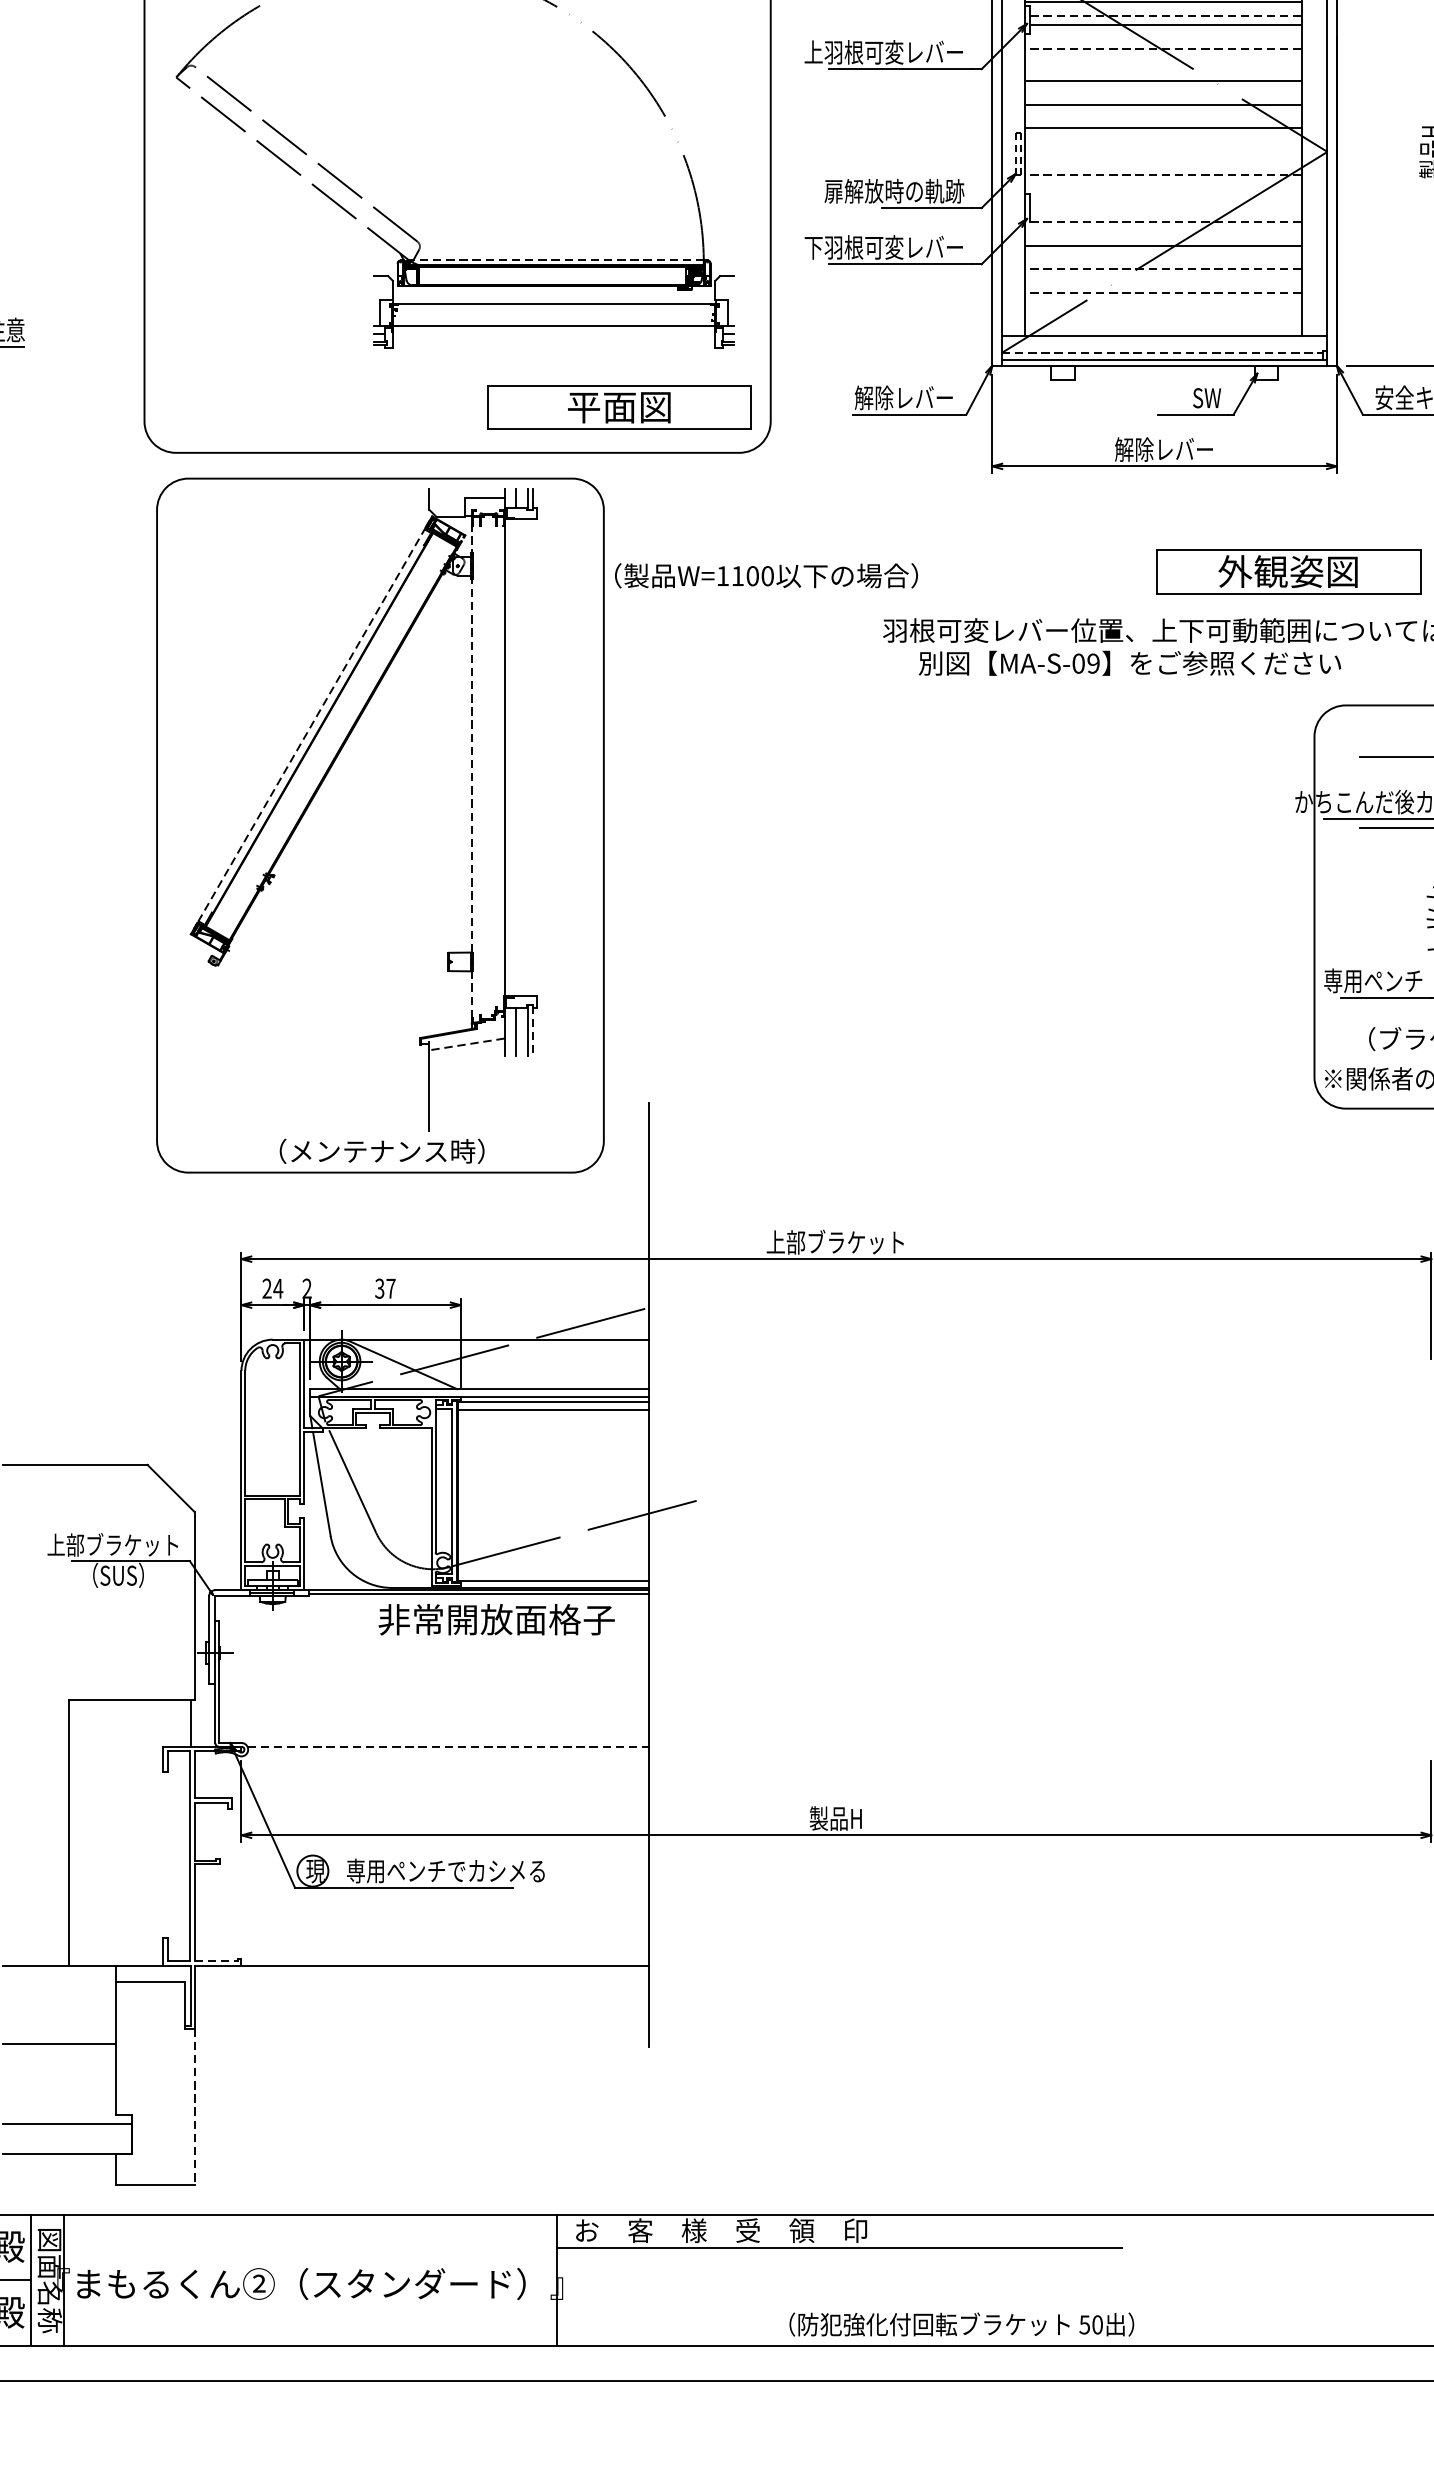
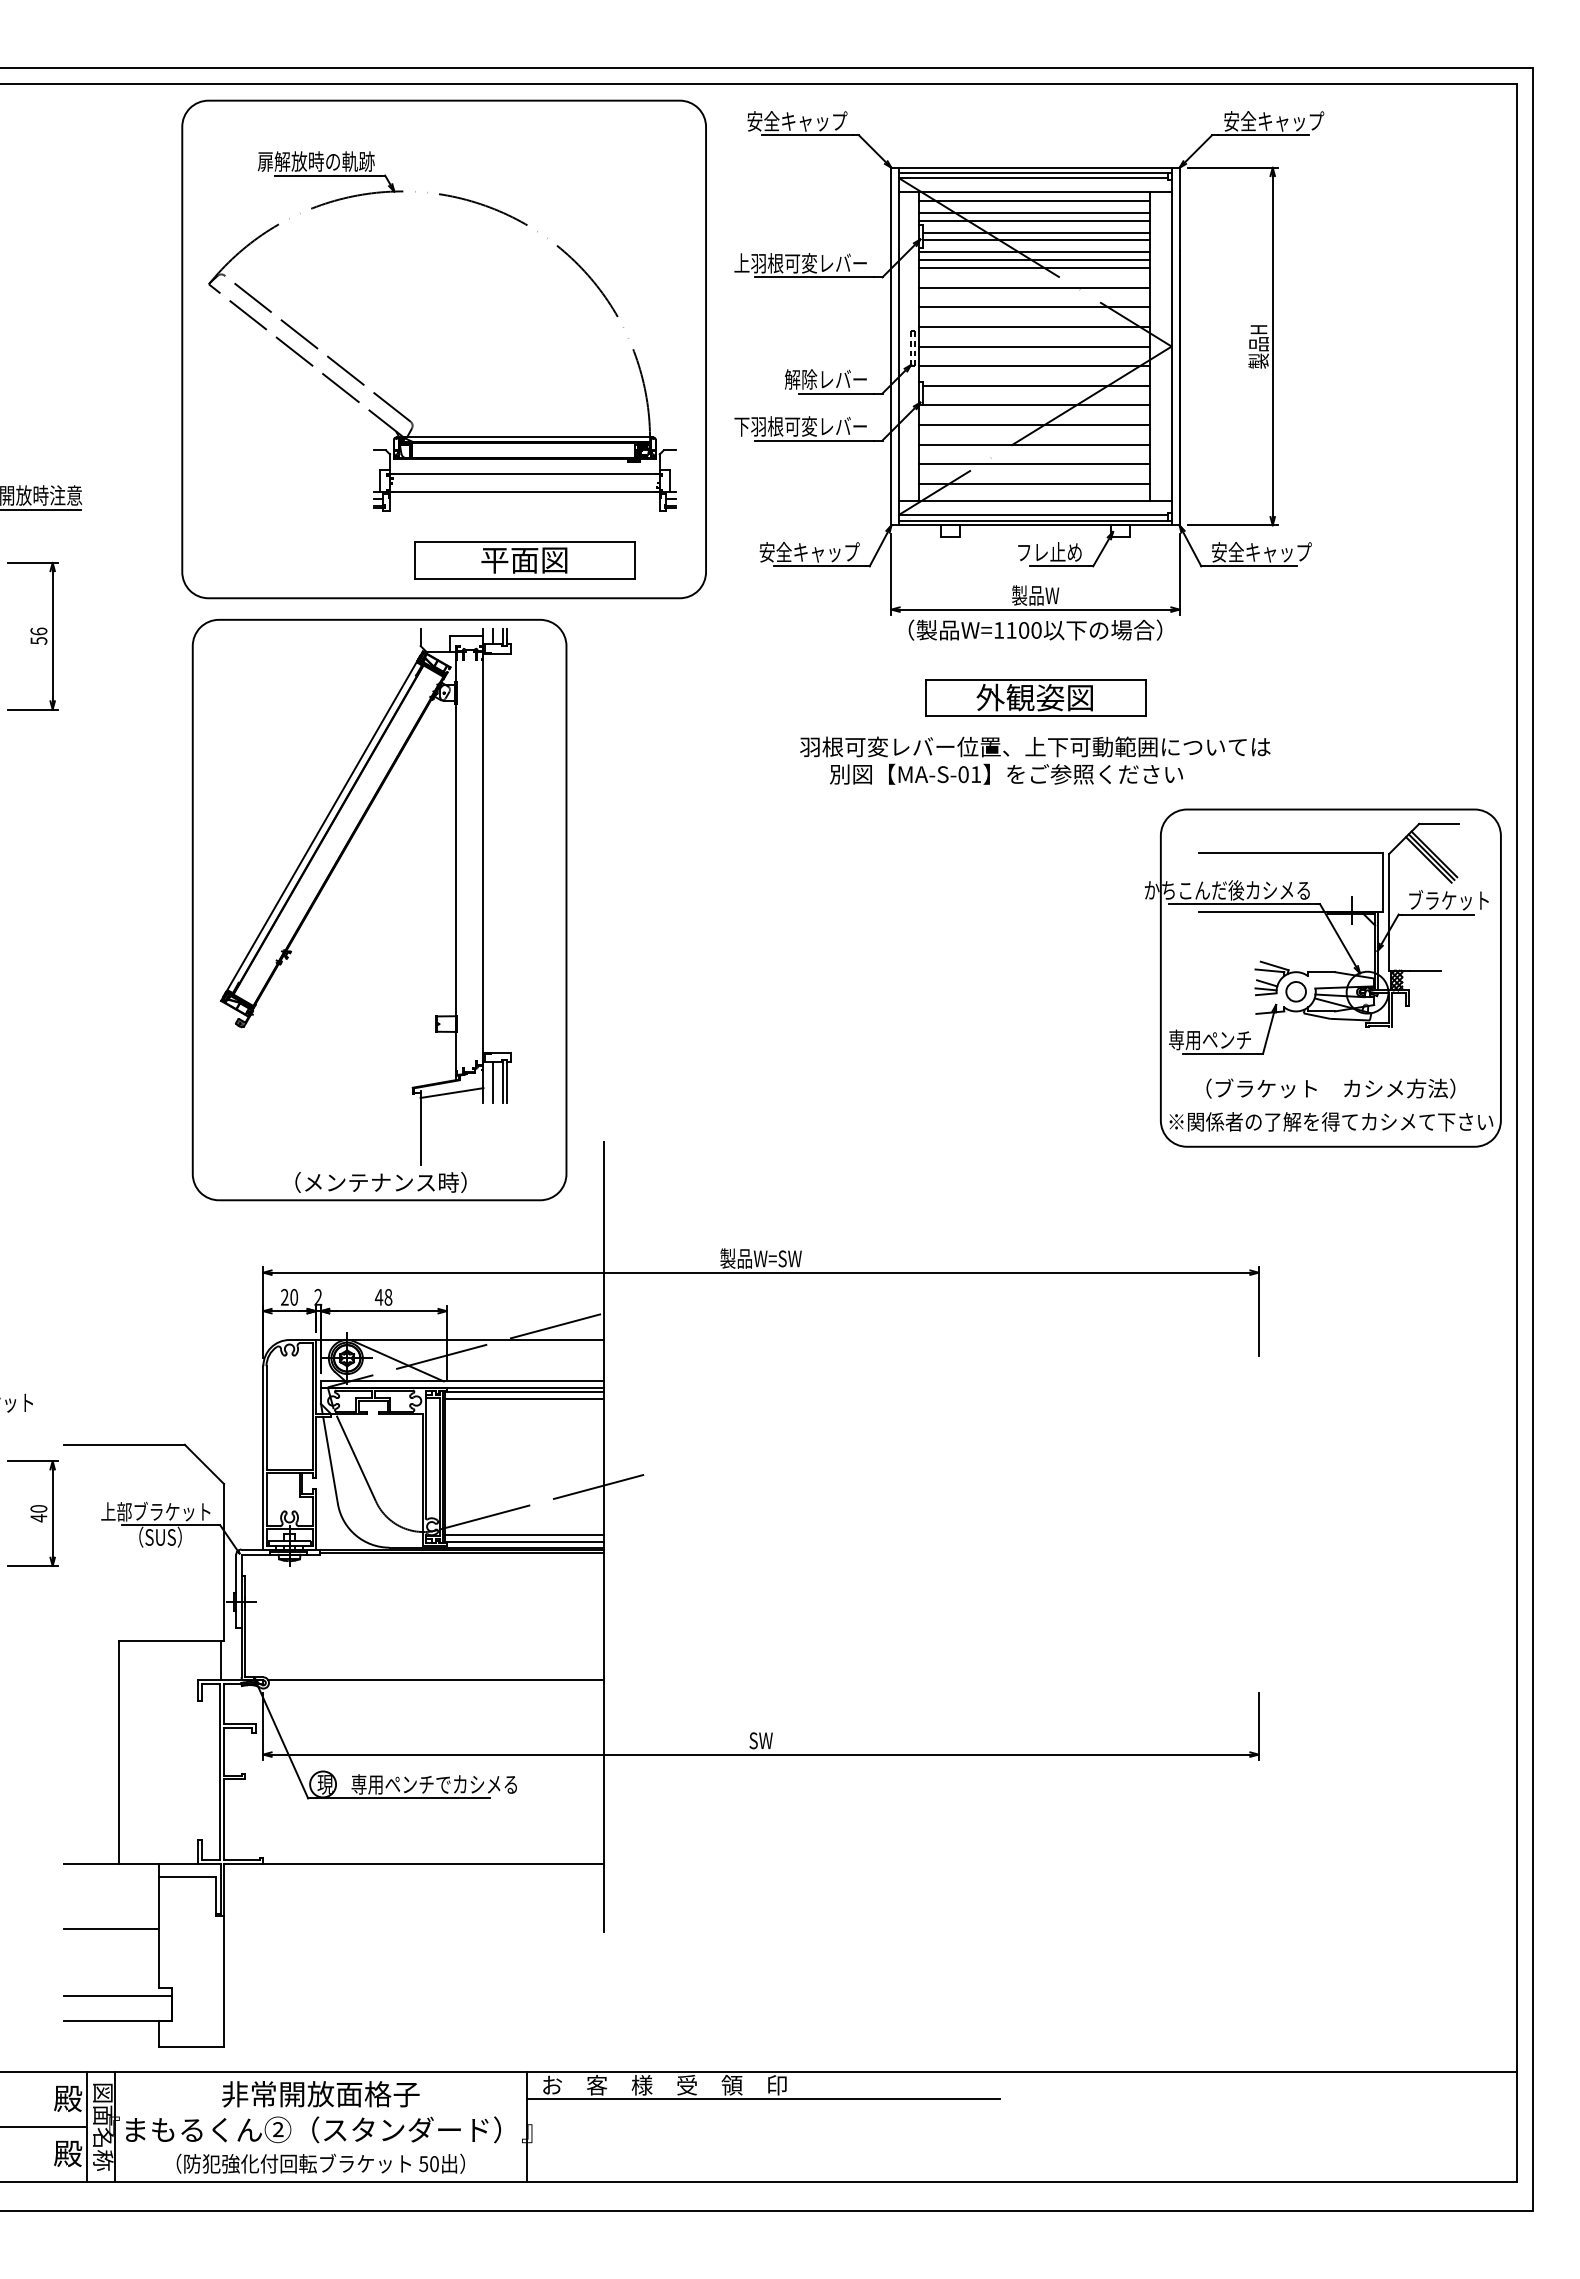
line: (1165, 15) -> (1036, 232), dashed -> solid
line: (1163, 39) -> (1034, 252), added
line: (1163, 49) -> (1034, 260), dashed -> solid
line: (1163, 58) -> (1034, 268), added
line: (1163, 151) -> (1034, 346), added
line: (1163, 175) -> (1034, 366), dashed -> solid
text: (894, 191) -> (809, 379), 扉解放時の軌跡 -> 解除レバー
line: (1165, 198) -> (1036, 385), added
line: (1163, 222) -> (1034, 405), dashed -> solid
line: (553, 260) -> (524, 437), dashed -> solid
line: (1163, 268) -> (1034, 444), dashed -> solid
line: (1163, 292) -> (1034, 464), dashed -> solid
line: (1163, 316) -> (1034, 484), added
line: (1163, 352) -> (1034, 514), dashed -> solid
text: (1182, 396) -> (1050, 551), SW -> フレ止め
text: (894, 398) -> (809, 552), 解除レバー -> 安全キャップ
part: (619, 407) -> (524, 560), moved
text: (1163, 449) -> (1034, 595), 解除レバー -> 製品W
part: (1288, 571) -> (1035, 697), moved
text: (766, 575) -> (1035, 629), moved
text: (1094, 663) -> (976, 774), MA-S-09 -> MA-S-01
line: (310, 725) -> (321, 826), dashed -> solid
line: (471, 772) -> (455, 865), dashed -> solid
line: (533, 1031) -> (507, 1082), dashed -> solid
line: (467, 1044) -> (452, 1093), dashed -> solid
text: (834, 1242) -> (759, 1258), 上部ブラケット -> 製品W=SW
text: (278, 1288) -> (294, 1297), 24 -> 20
text: (385, 1288) -> (383, 1297), 37 -> 48
line: (552, 1572) -> (523, 1534), added
text: (496, 1620) -> (320, 2094), moved
line: (448, 1746) -> (436, 1680), dashed -> solid
text: (835, 1818) -> (760, 1740), 製品H -> SW
line: (216, 1960) -> (242, 1859), dashed -> solid
line: (194, 2107) -> (224, 1982), dashed -> solid
text: (961, 2324) -> (320, 2163), moved

